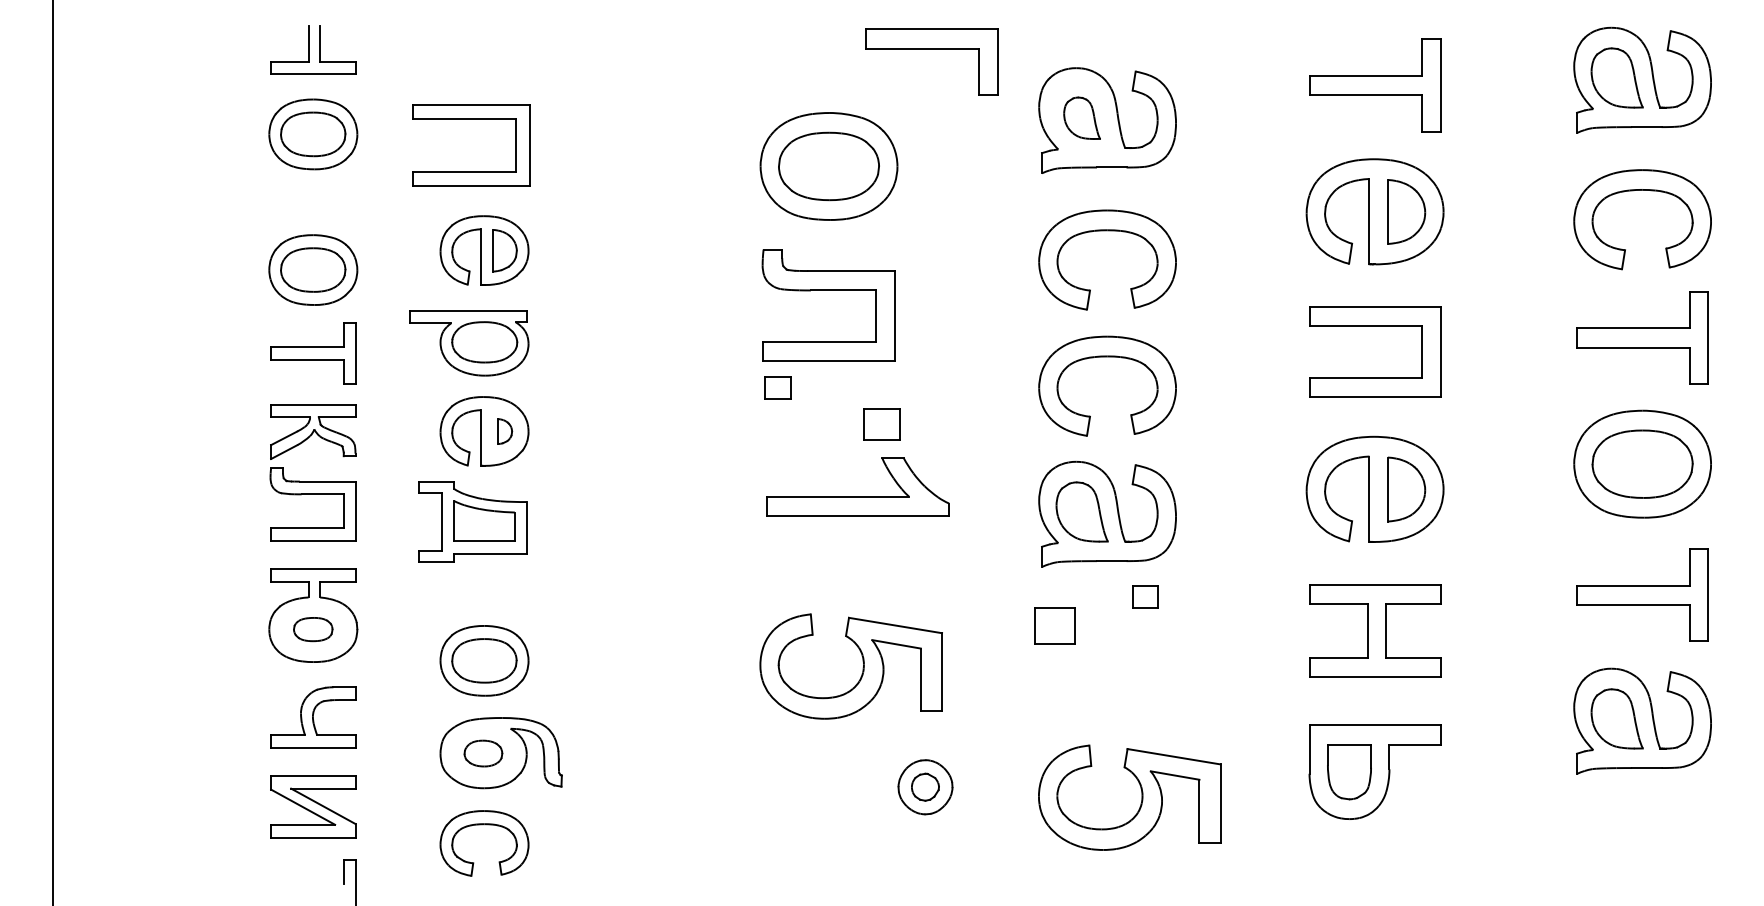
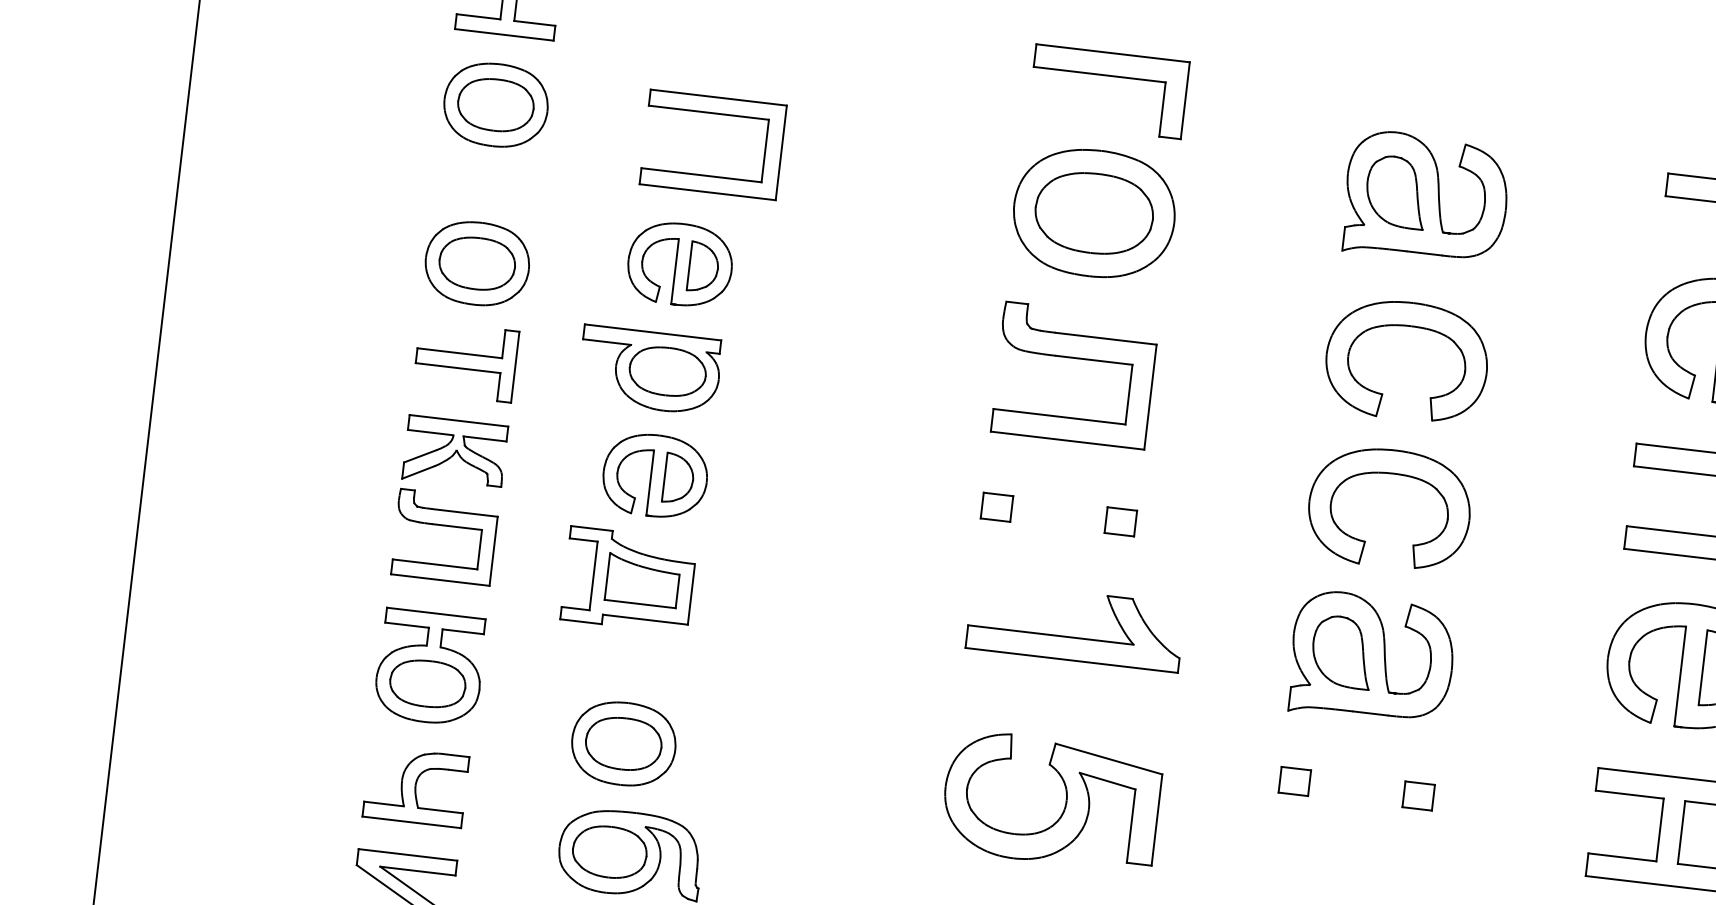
part: (931, 49) -> (1109, 76), moved
part: (1081, 117) -> (1396, 190), size x1.43
part: (471, 119) -> (716, 114), moved
part: (777, 387) -> (996, 506), moved
part: (881, 423) -> (1120, 521), size x0.71
part: (504, 431) -> (678, 478), size x1.67
part: (857, 496) -> (1073, 637), moved
part: (1145, 596) -> (1418, 795), moved
part: (1054, 625) -> (1294, 780), size x0.62
part: (313, 629) -> (428, 683), size x1.67
part: (483, 753) -> (609, 852), size x1.67

